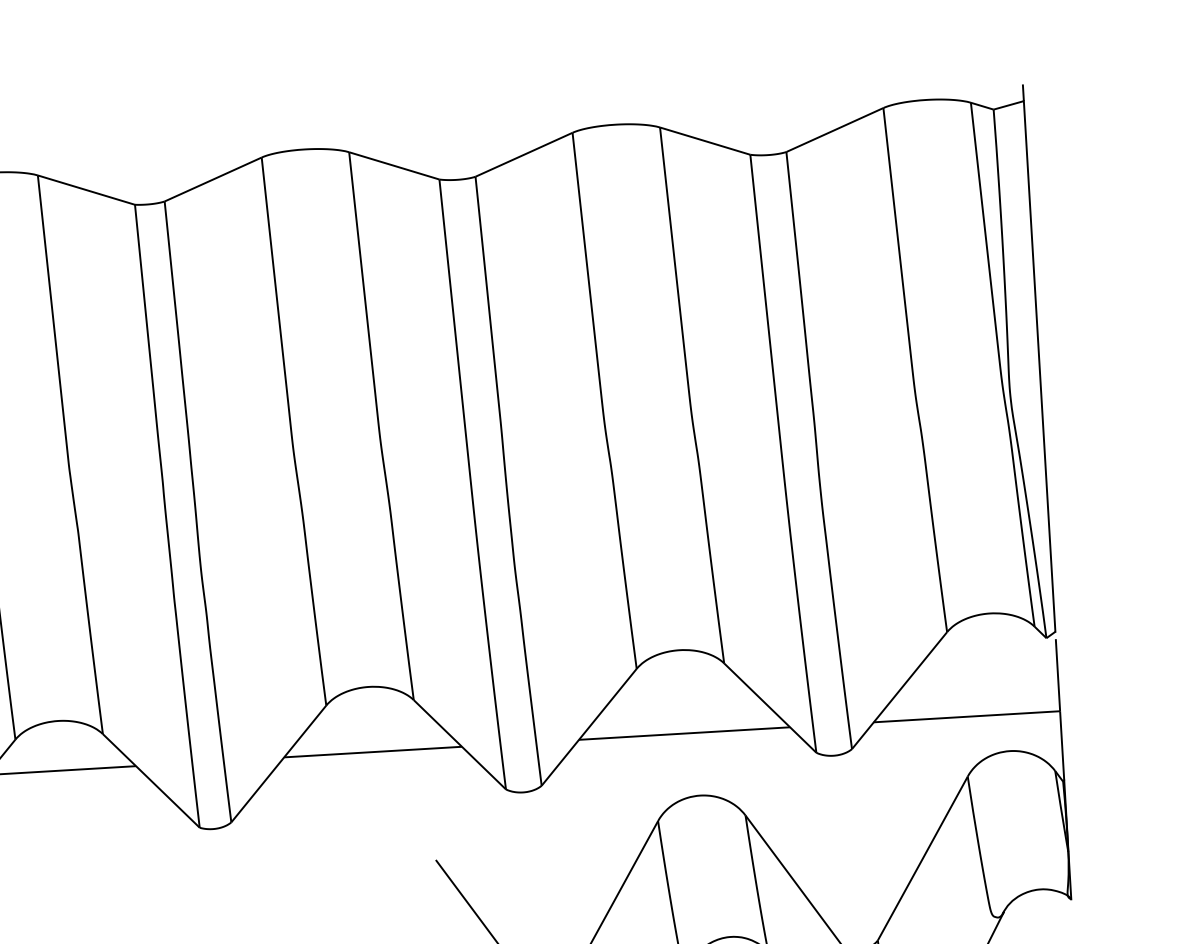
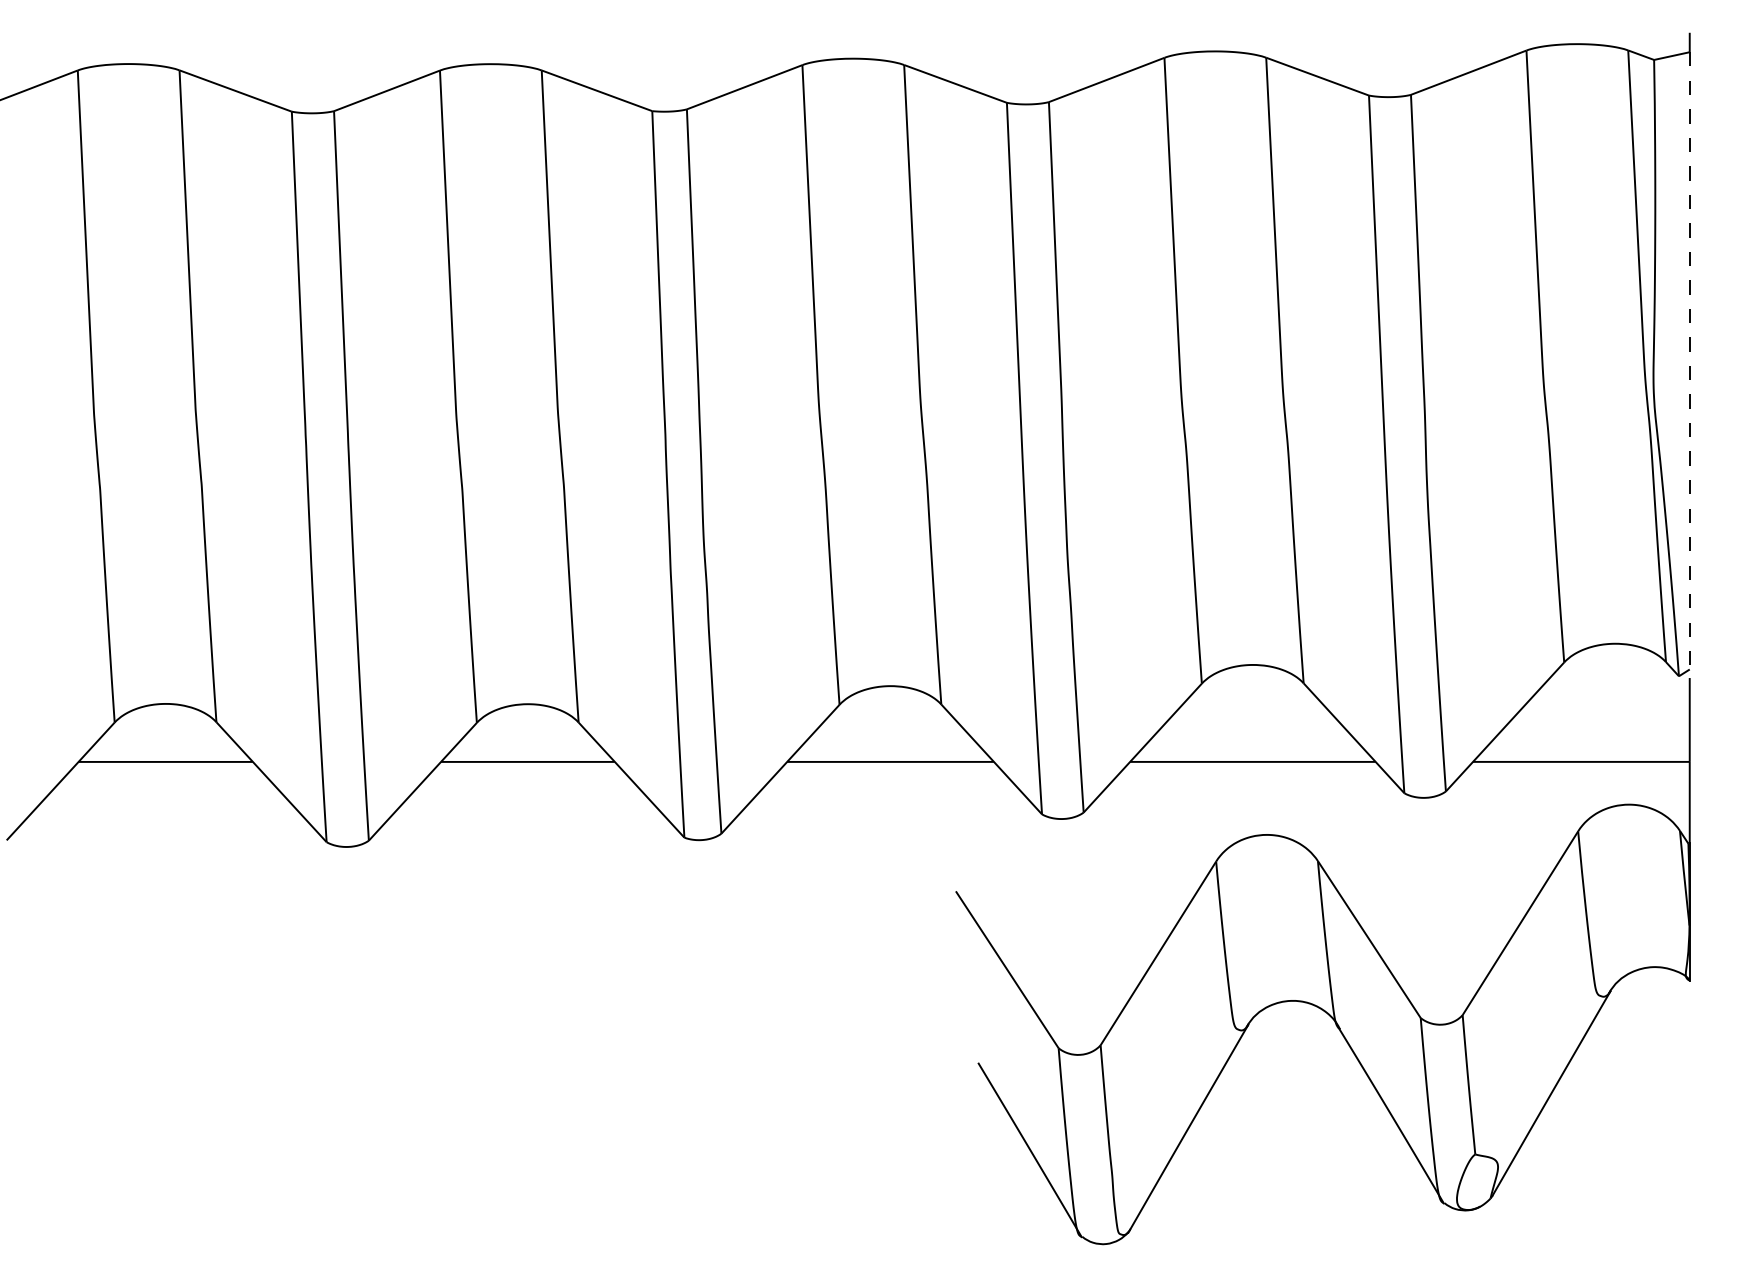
line: (1039, 366) -> (1689, 360), solid -> dashed

